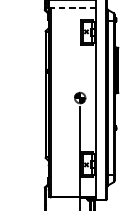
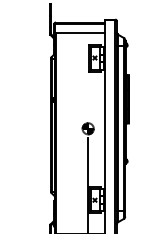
line: (72, 7) -> (80, 32), dashed -> solid

